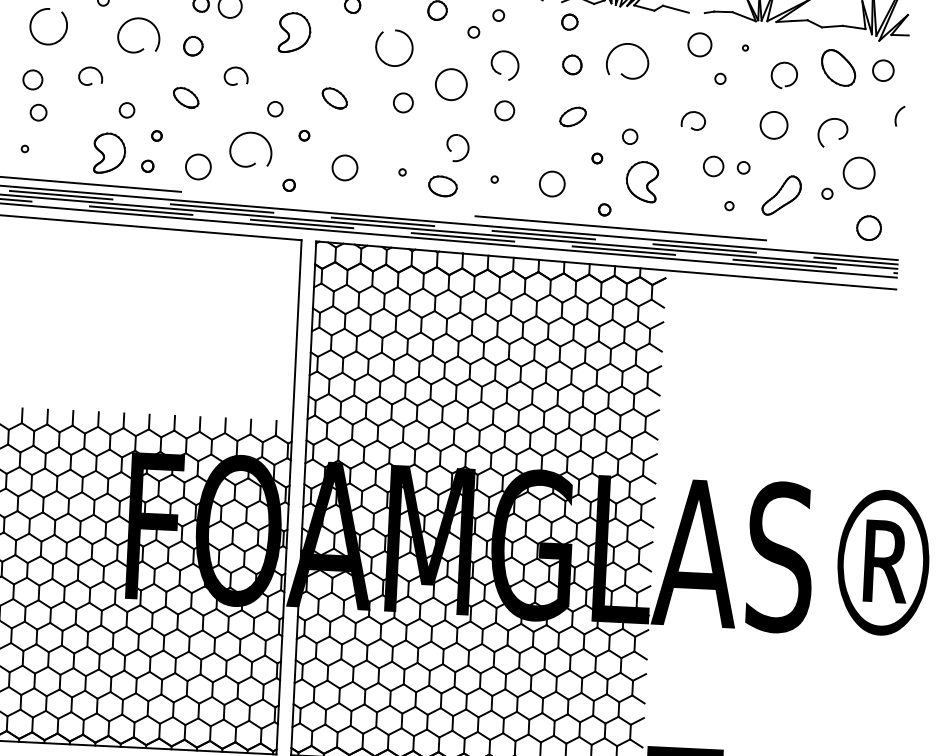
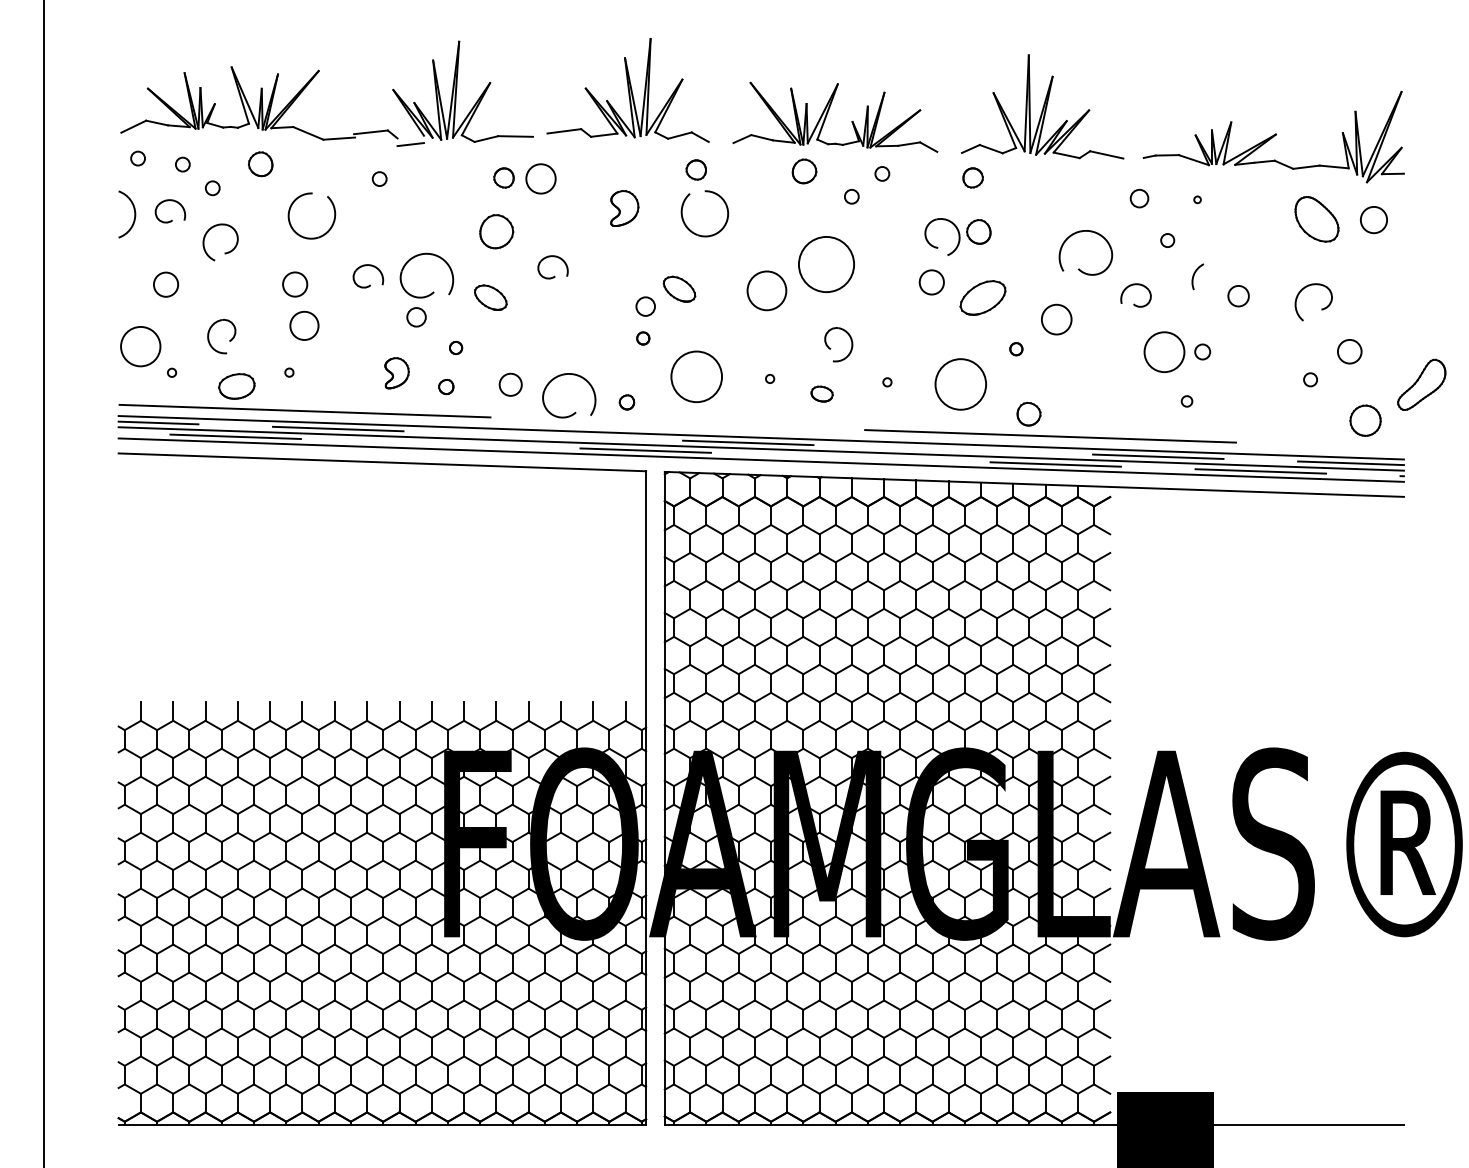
part: (395, 31) -> (705, 192), moved
part: (294, 32) -> (624, 208), size x0.7
circle: (699, 44) -> (1139, 198), size x0.6
part: (193, 45) -> (496, 231), size x1.4
part: (143, 48) -> (433, 291), moved
part: (499, 72) -> (936, 246), moved
part: (622, 73) -> (1079, 268), moved
circle: (451, 84) -> (826, 264), size x1.4
part: (786, 85) -> (1251, 244), removed
circle: (403, 102) -> (766, 290), size x1.6
circle: (275, 109) -> (645, 306), moved
circle: (504, 110) -> (931, 282), moved
circle: (38, 112) -> (304, 325), size x1.4
arc: (897, 115) -> (1194, 276), moved
part: (572, 116) -> (982, 297), size x1.4
circle: (773, 125) -> (1238, 296), size x0.6
circle: (630, 136) -> (1056, 319), size x1.6
part: (109, 153) -> (396, 373), size x0.6
part: (255, 162) -> (575, 411), moved
circle: (713, 165) -> (1164, 351), size x1.6
circle: (198, 166) -> (510, 384), size x0.7
circle: (344, 167) -> (696, 376), size x1.6
circle: (859, 173) -> (1349, 351), size x0.6
part: (642, 181) -> (1074, 375), removed
circle: (552, 184) -> (960, 384), size x1.6
part: (442, 185) -> (821, 393), size x0.6
part: (781, 195) -> (1421, 384), moved
line: (222, 208) -> (543, 435), removed
part: (604, 209) -> (1028, 413), size x1.6
line: (141, 210) -> (440, 443), removed
line: (544, 234) -> (953, 449), removed
line: (462, 237) -> (850, 457), removed

